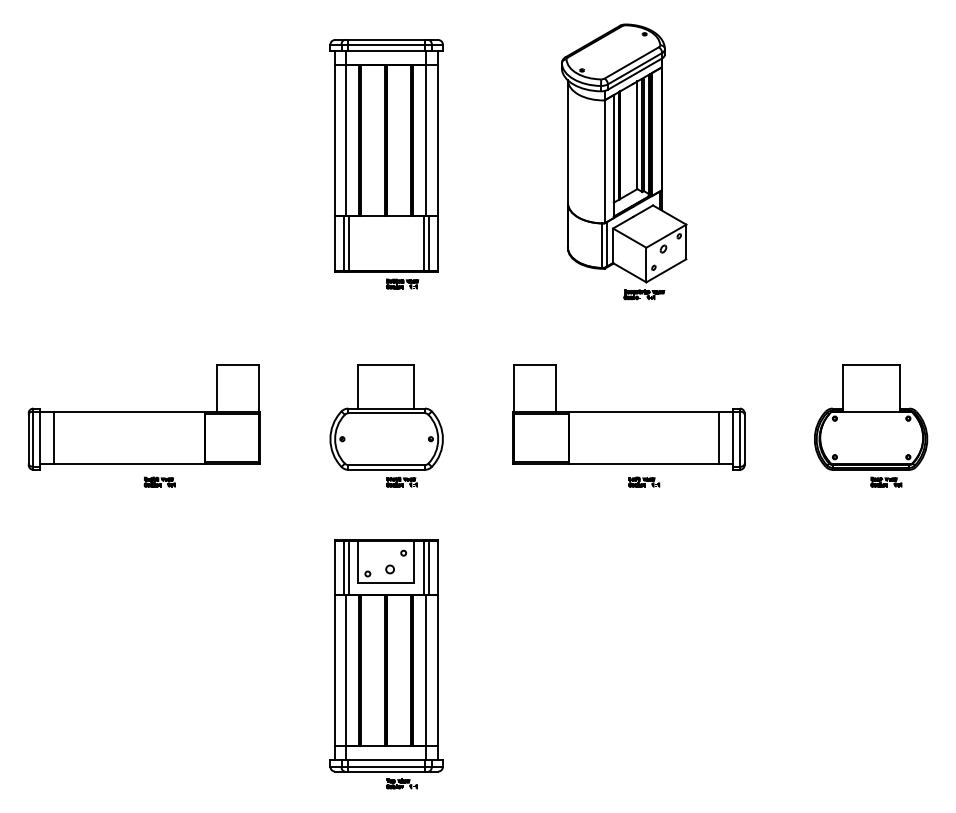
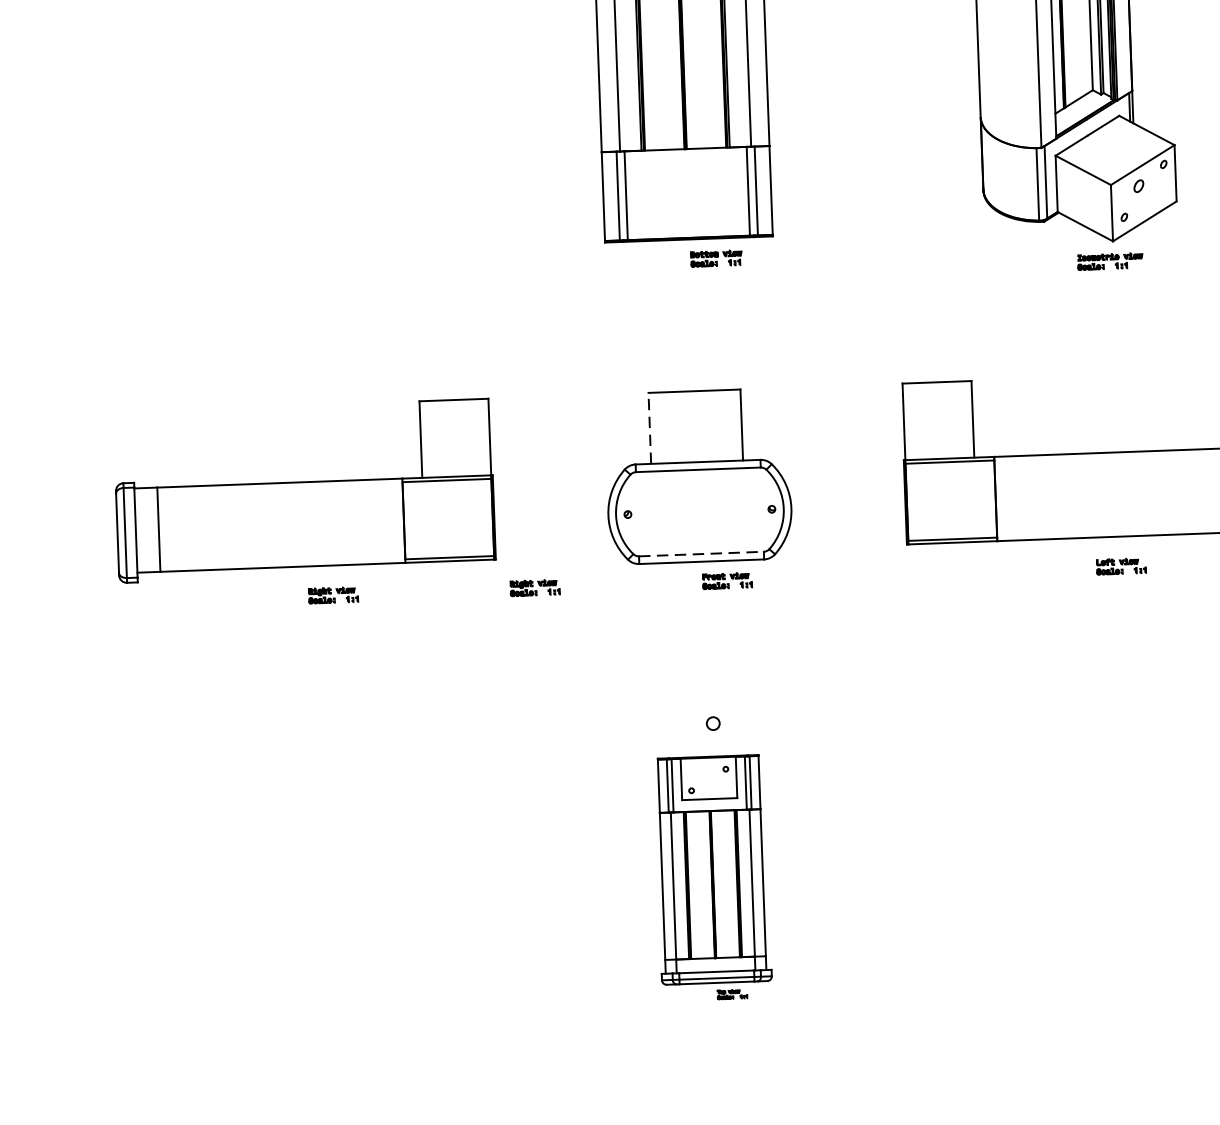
line: (357, 386) -> (649, 427), solid -> dashed
line: (387, 465) -> (702, 554), solid -> dashed
part: (283, 481) -> (534, 586), added
part: (386, 664) -> (713, 878), size x0.6

